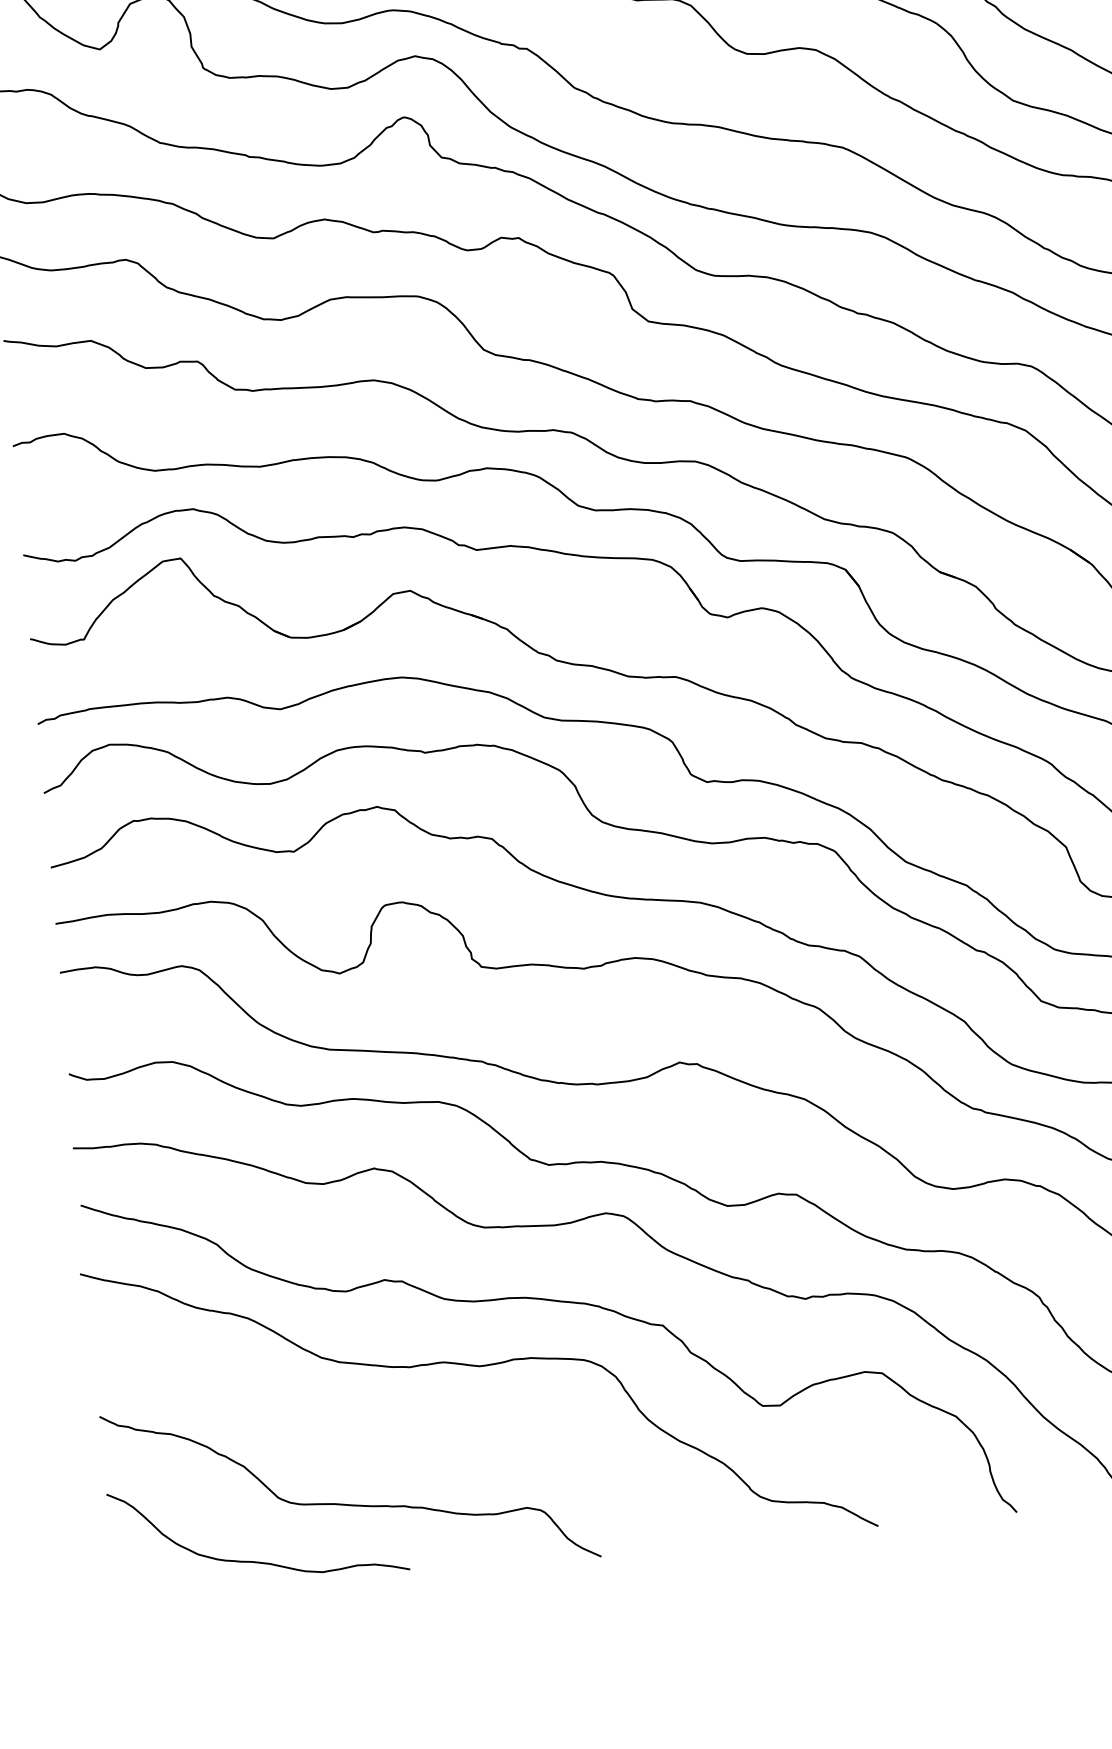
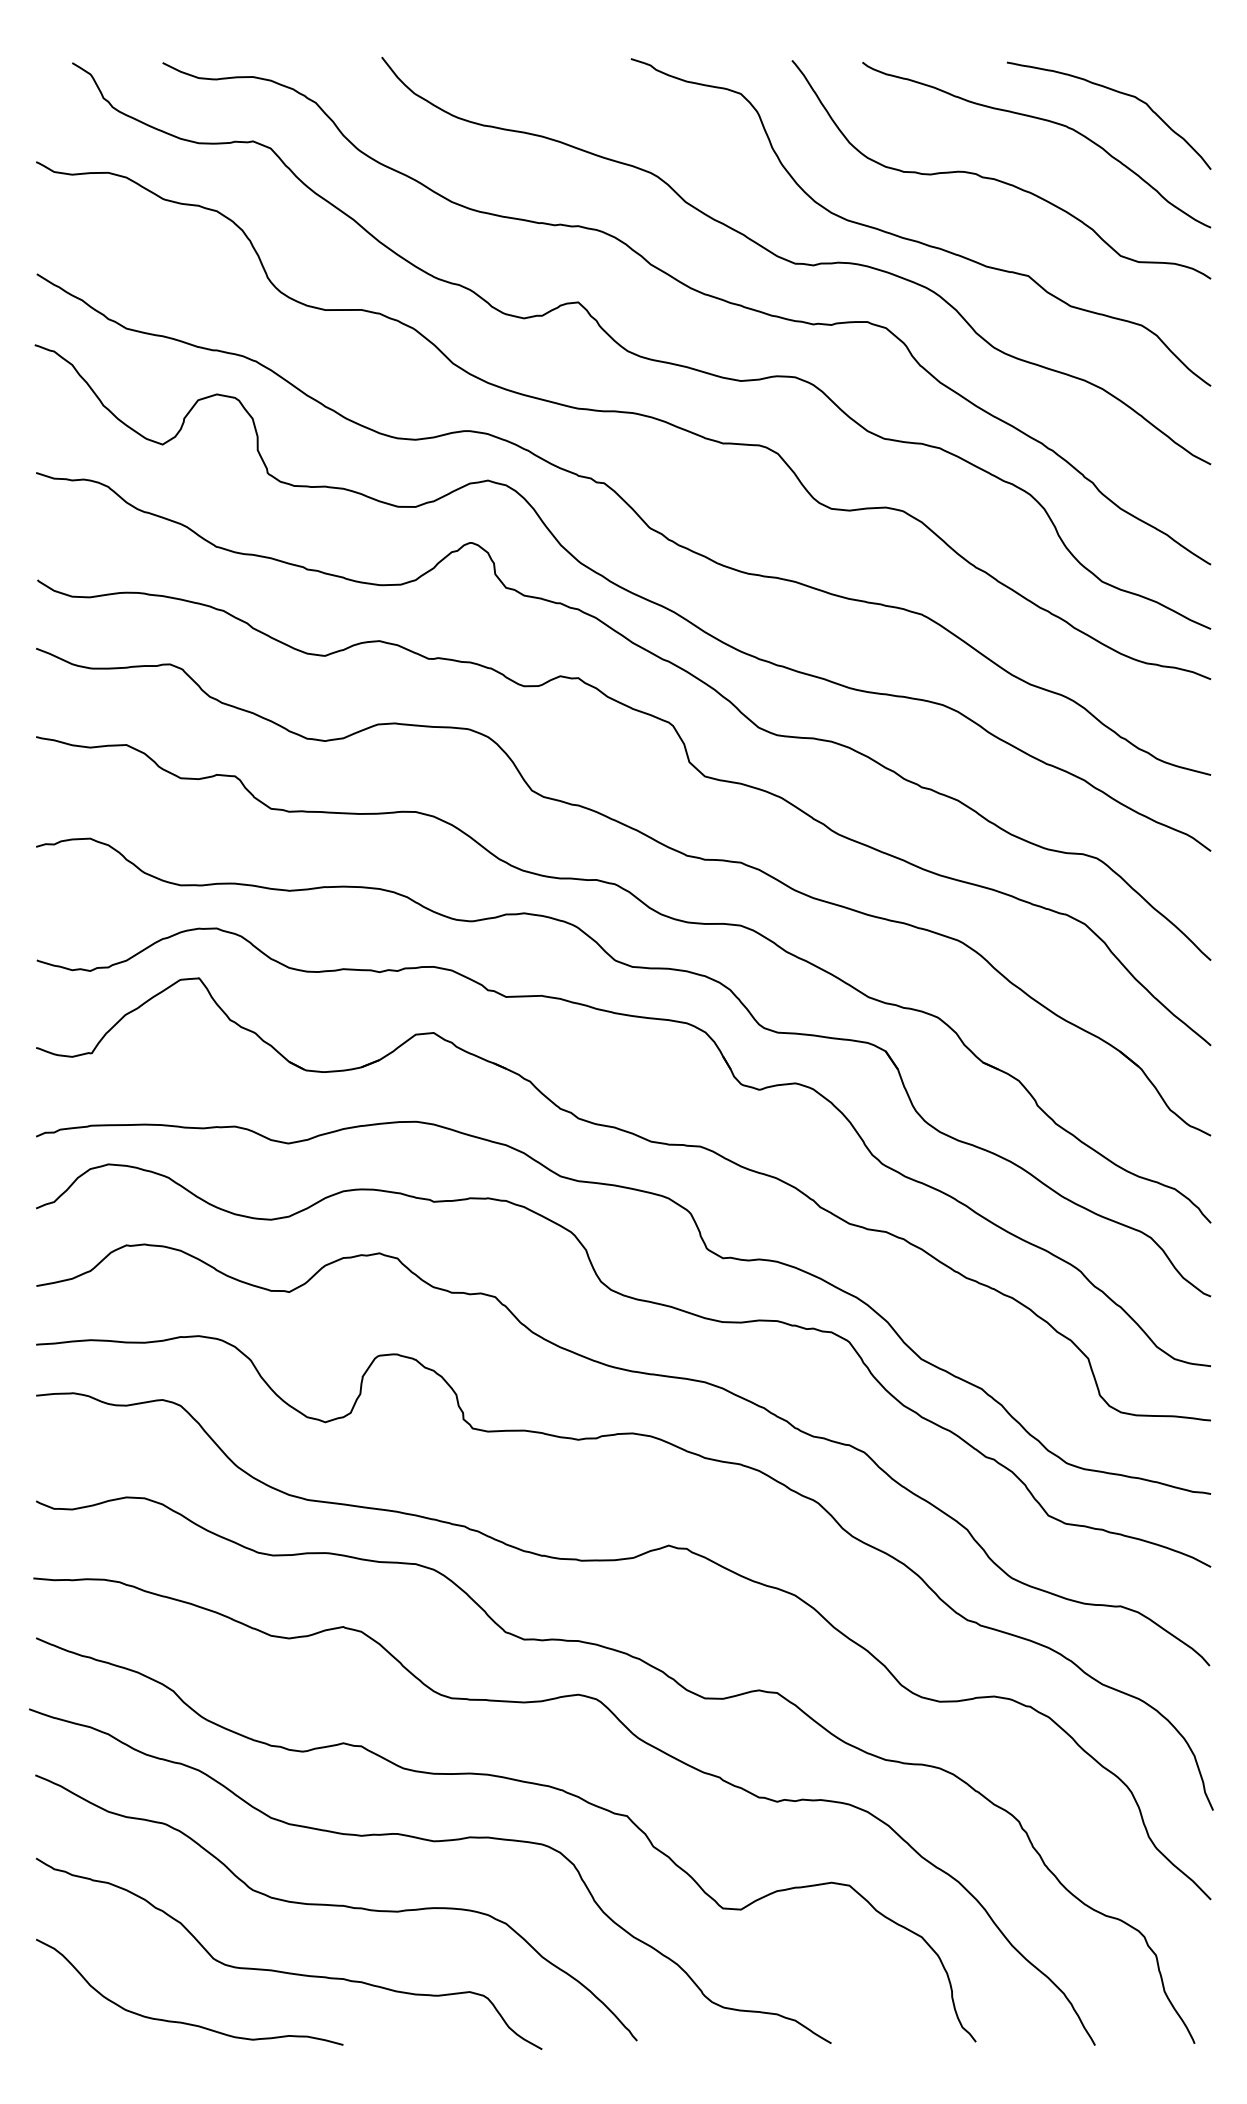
curve: (391, 1437) -> (336, 1906), added

